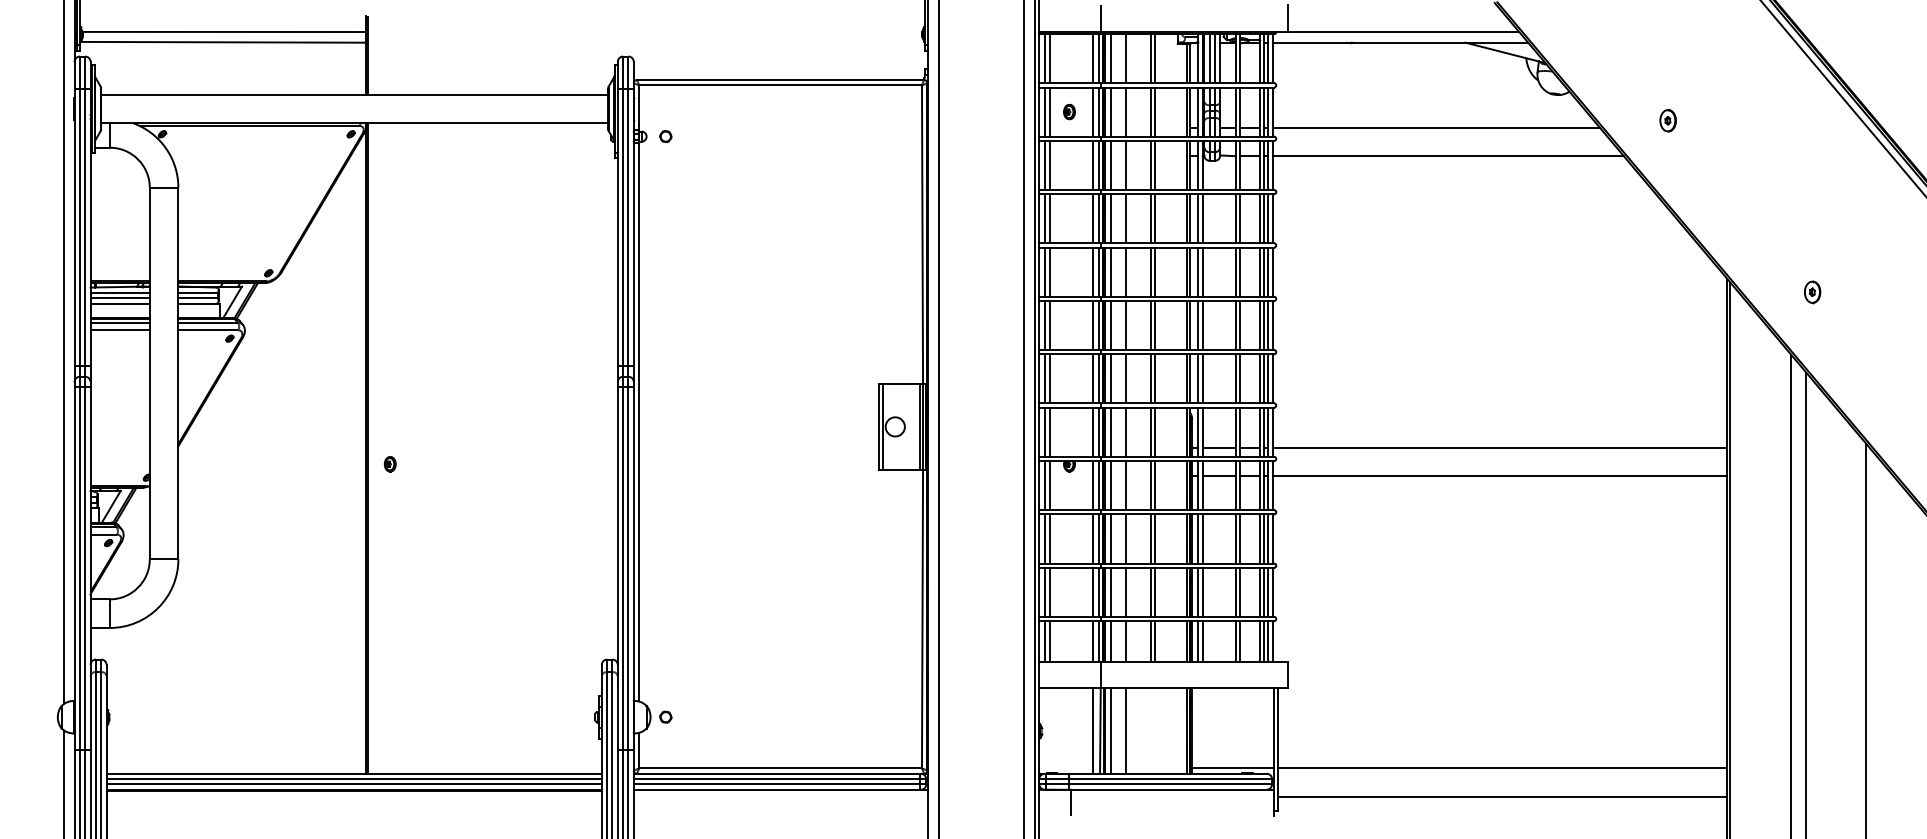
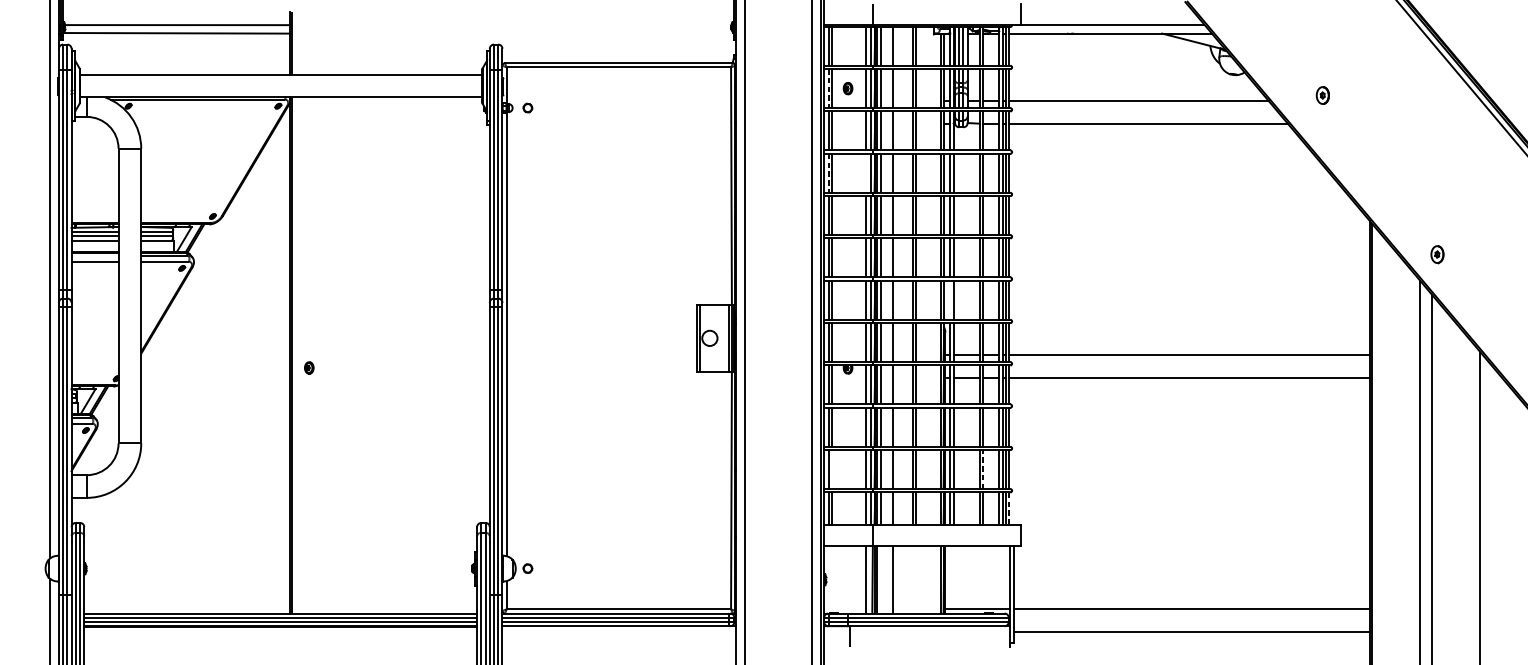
line: (1045, 112) -> (829, 88), solid -> dashed
line: (1045, 218) -> (829, 173), solid -> dashed
line: (1092, 218) -> (866, 173), removed
part: (1812, 292) -> (1437, 254), moved
line: (119, 322) -> (94, 255), removed
line: (1198, 378) -> (950, 299), removed
line: (1049, 591) -> (832, 468), removed
line: (1240, 592) -> (983, 469), solid -> dashed
line: (1272, 640) -> (1009, 507), solid -> dashed
line: (1111, 730) -> (881, 579), removed

